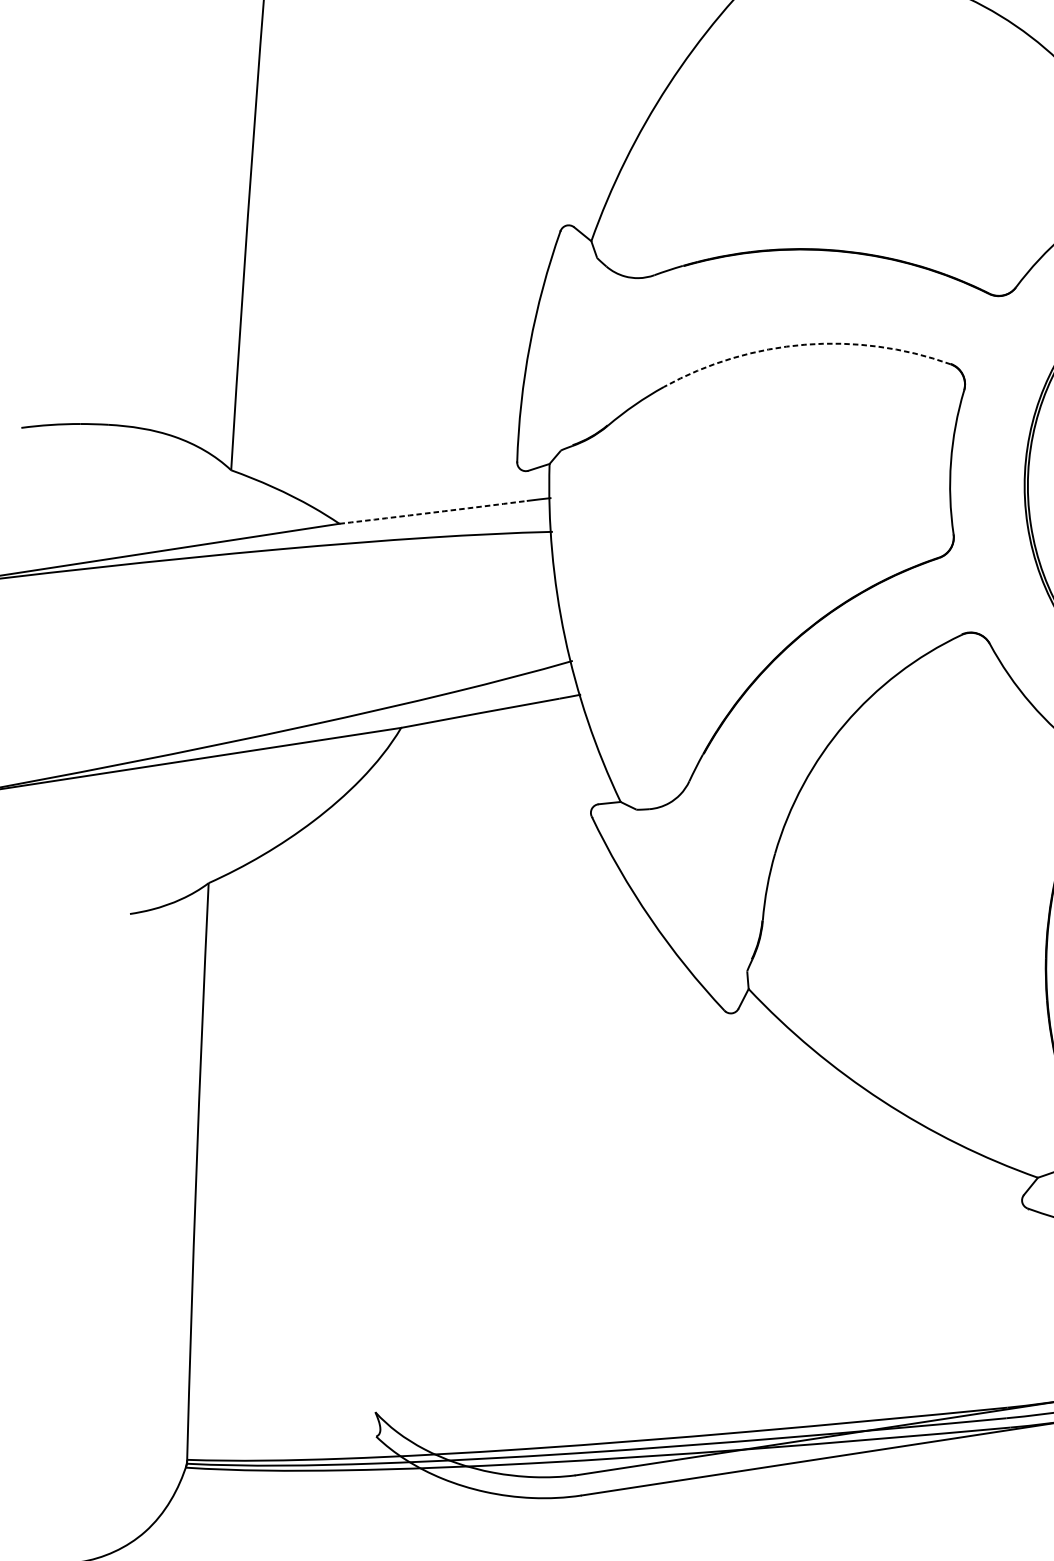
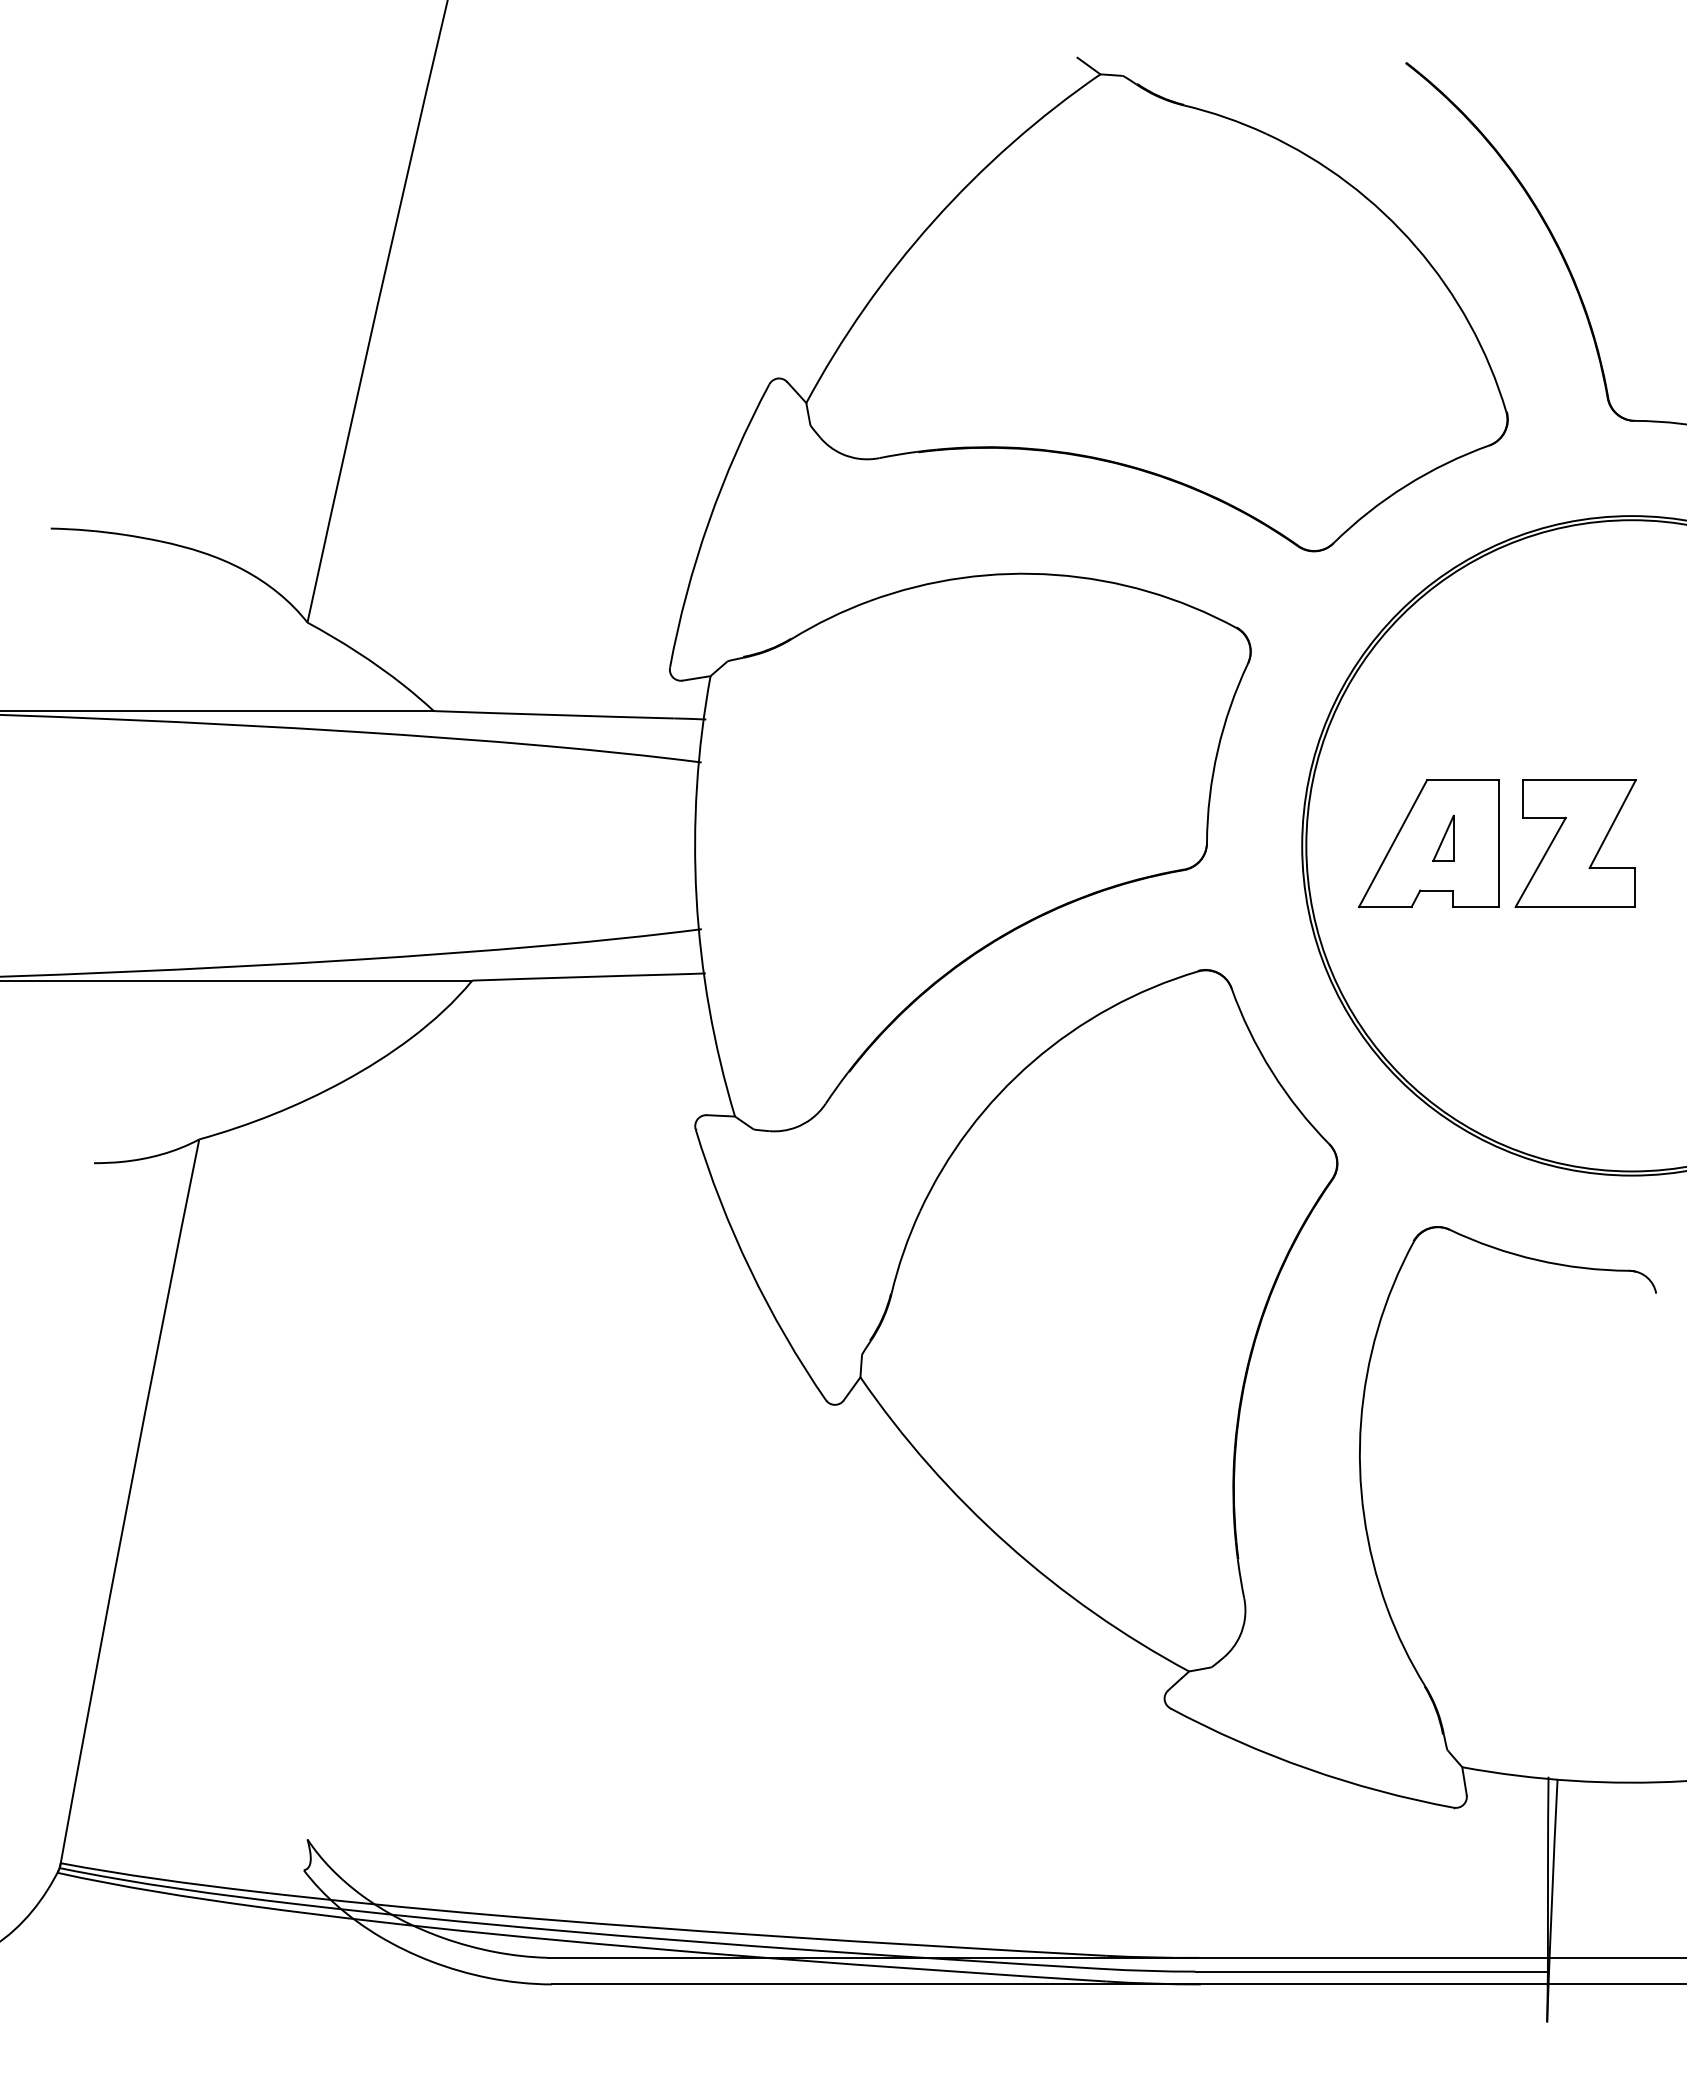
arc: (804, 344) -> (1055, 574), dashed -> solid
arc: (433, 512) -> (554, 715), dashed -> solid

